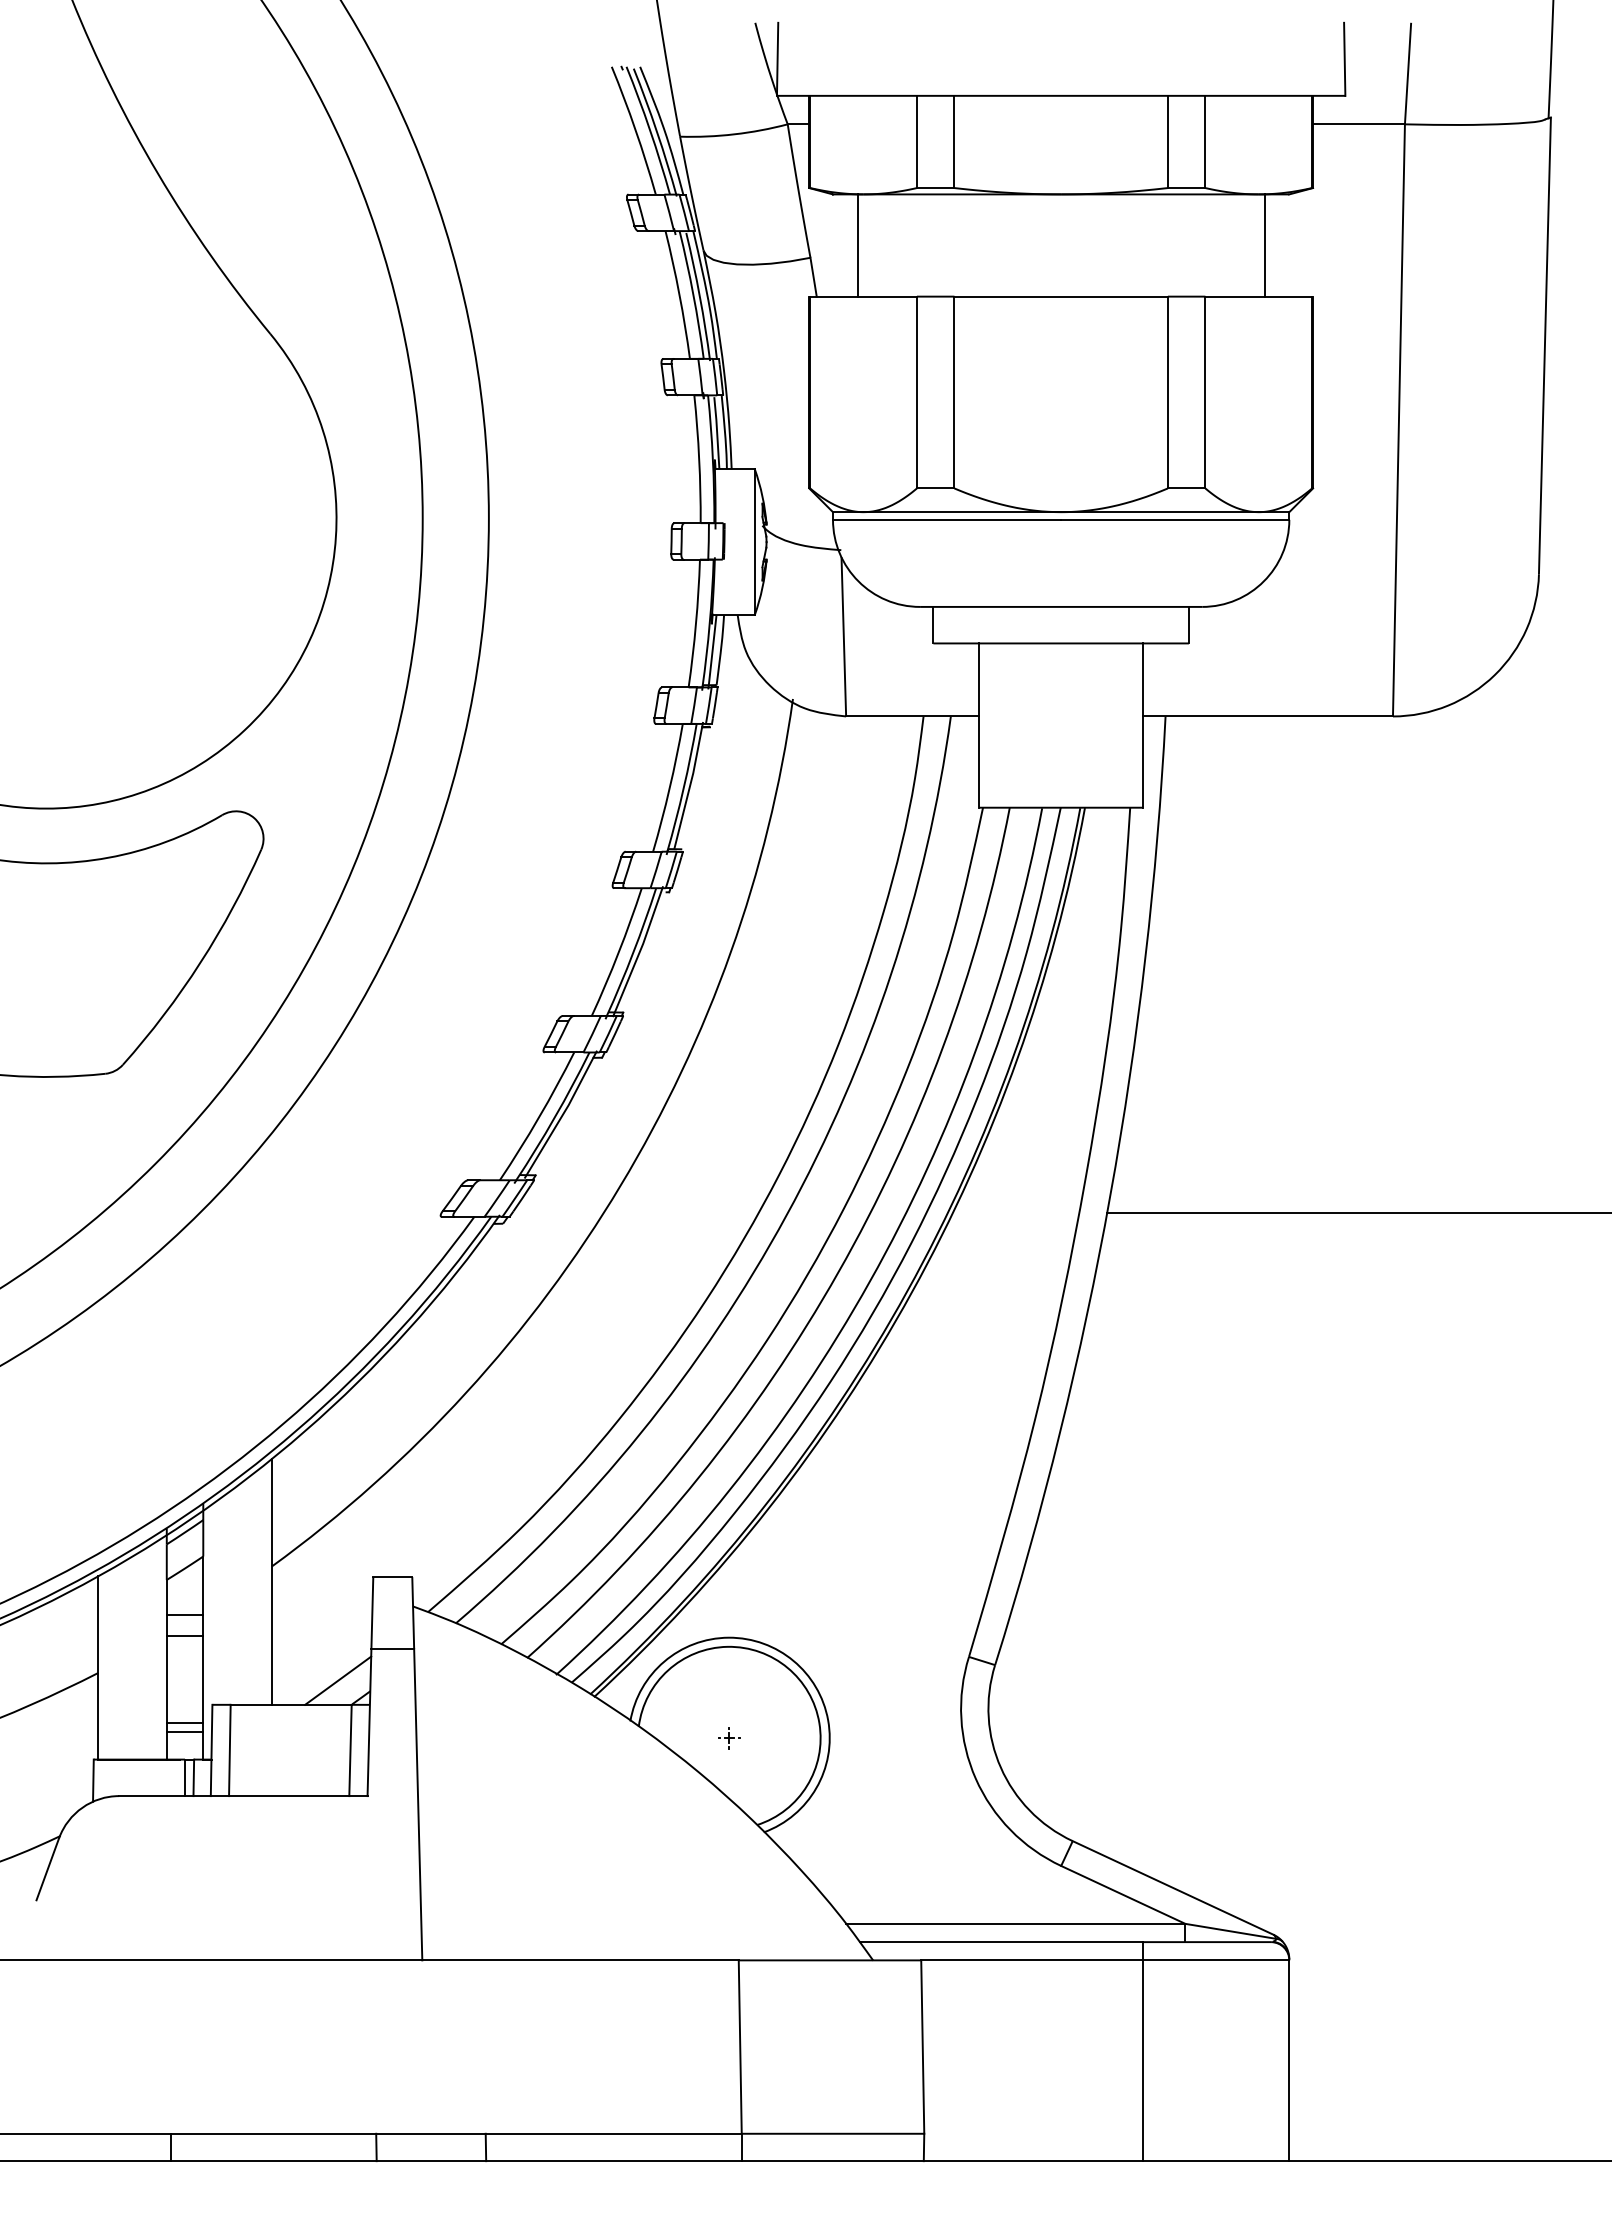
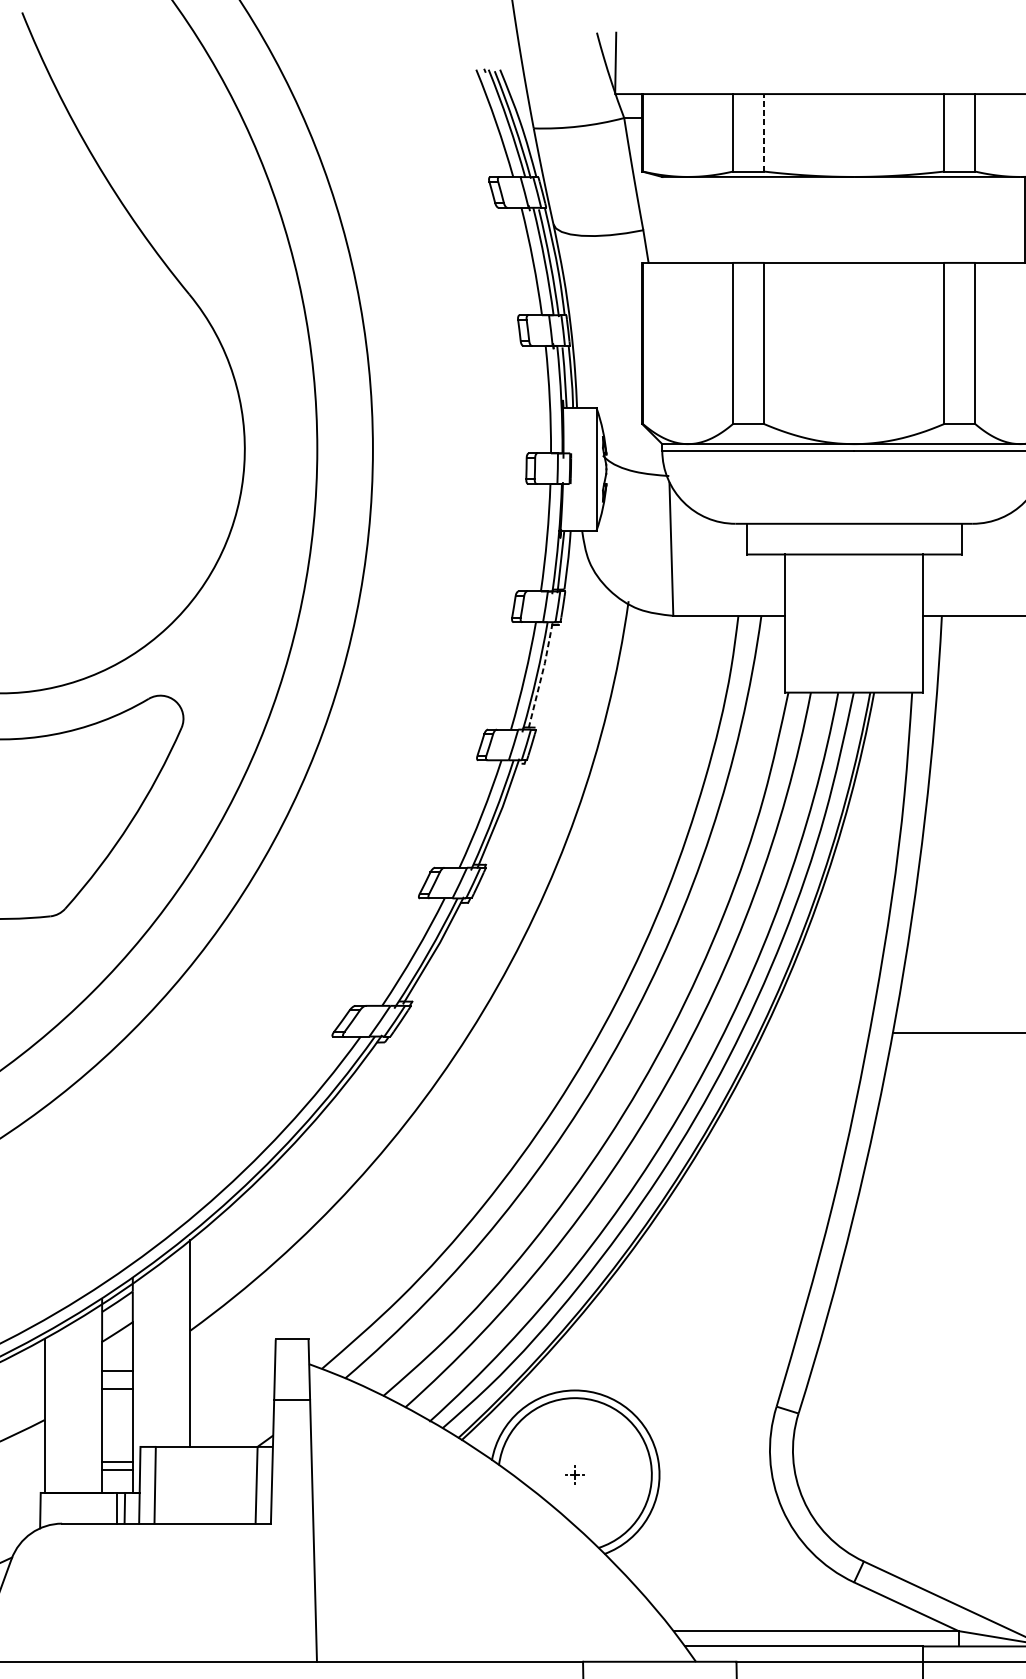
line: (954, 141) -> (764, 132), solid -> dashed
line: (857, 245) -> (682, 219), removed
line: (690, 784) -> (542, 673), solid -> dashed
line: (338, 1680) -> (246, 1426), removed

